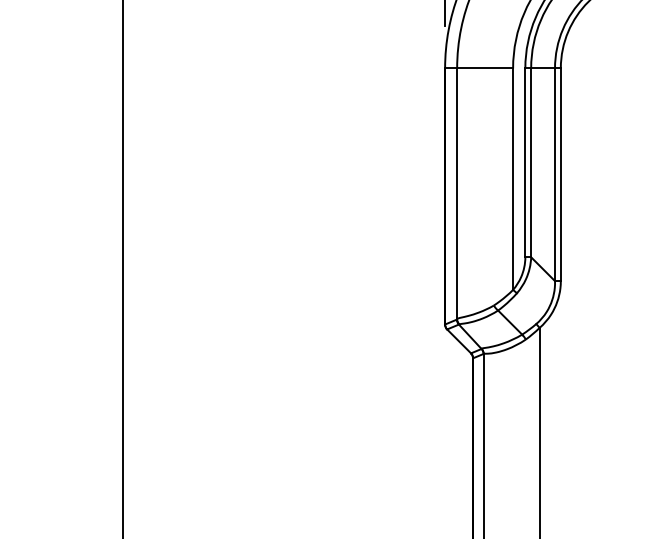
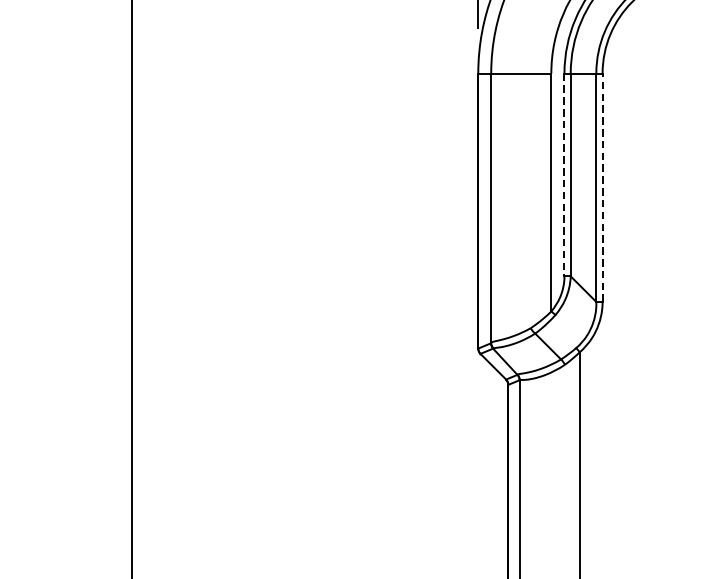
line: (525, 163) -> (564, 175), solid -> dashed
line: (560, 174) -> (602, 187), solid -> dashed

